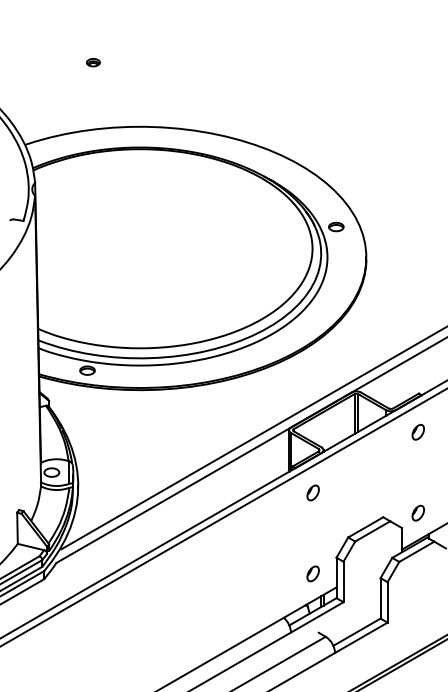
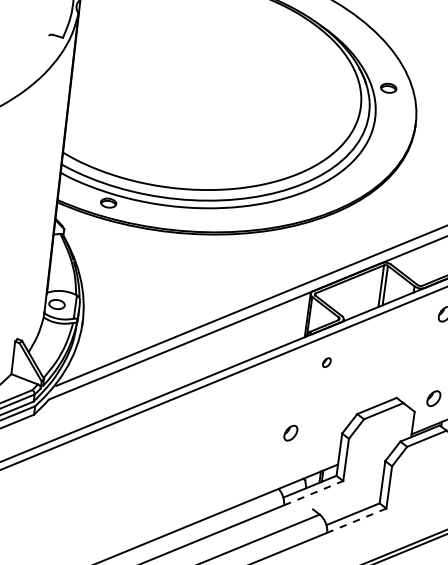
part: (312, 492) -> (326, 362), size x0.6
part: (312, 573) -> (290, 432), moved
line: (317, 617) -> (313, 493), solid -> dashed
line: (360, 638) -> (355, 521), solid -> dashed

